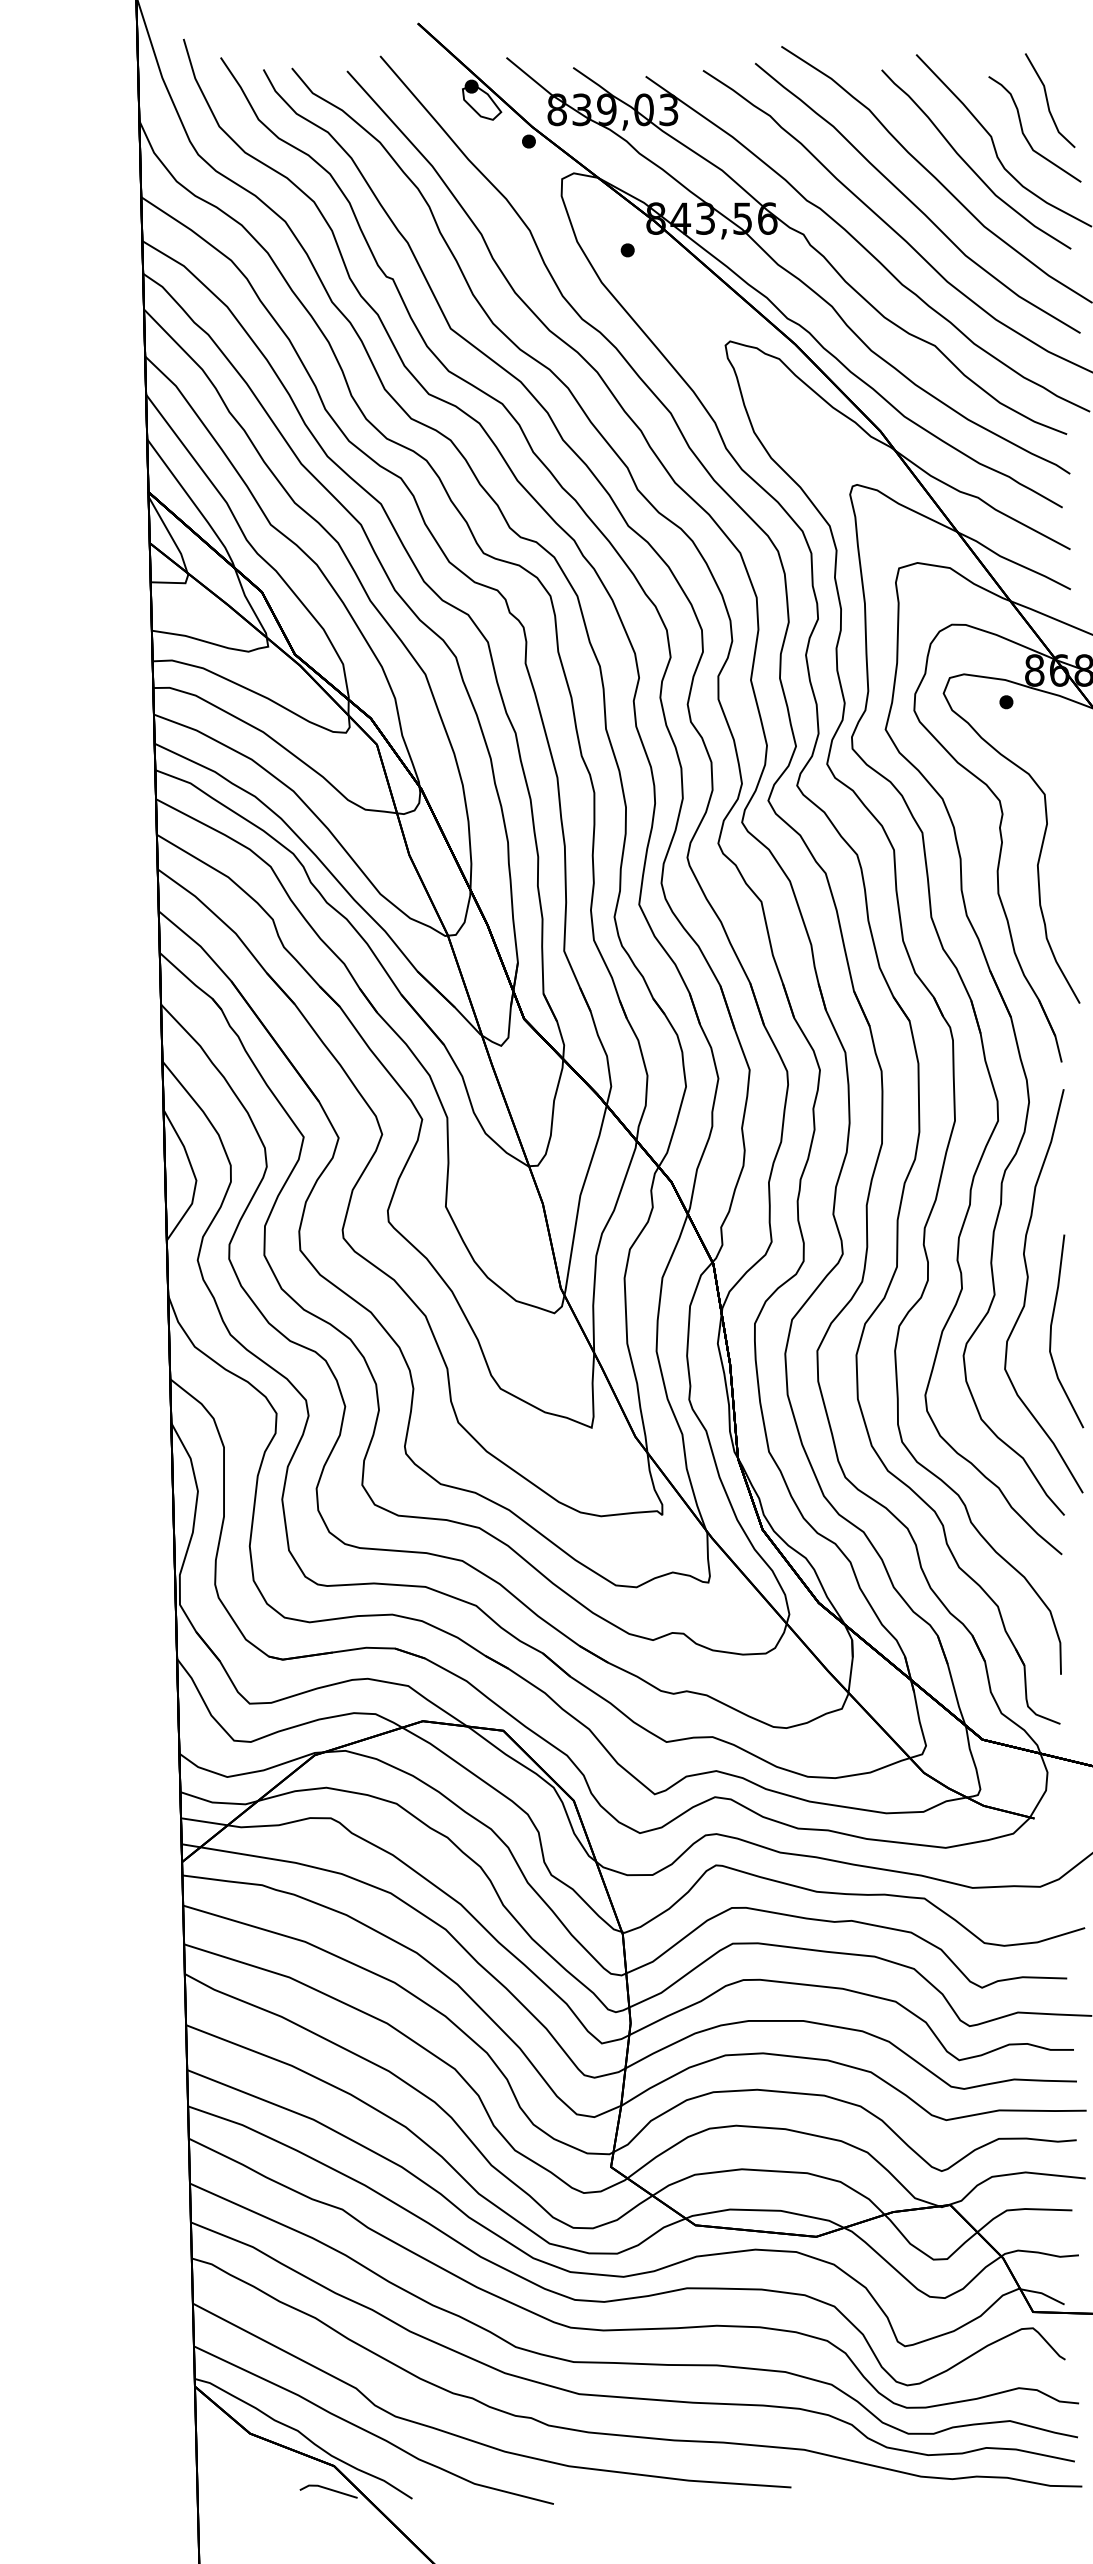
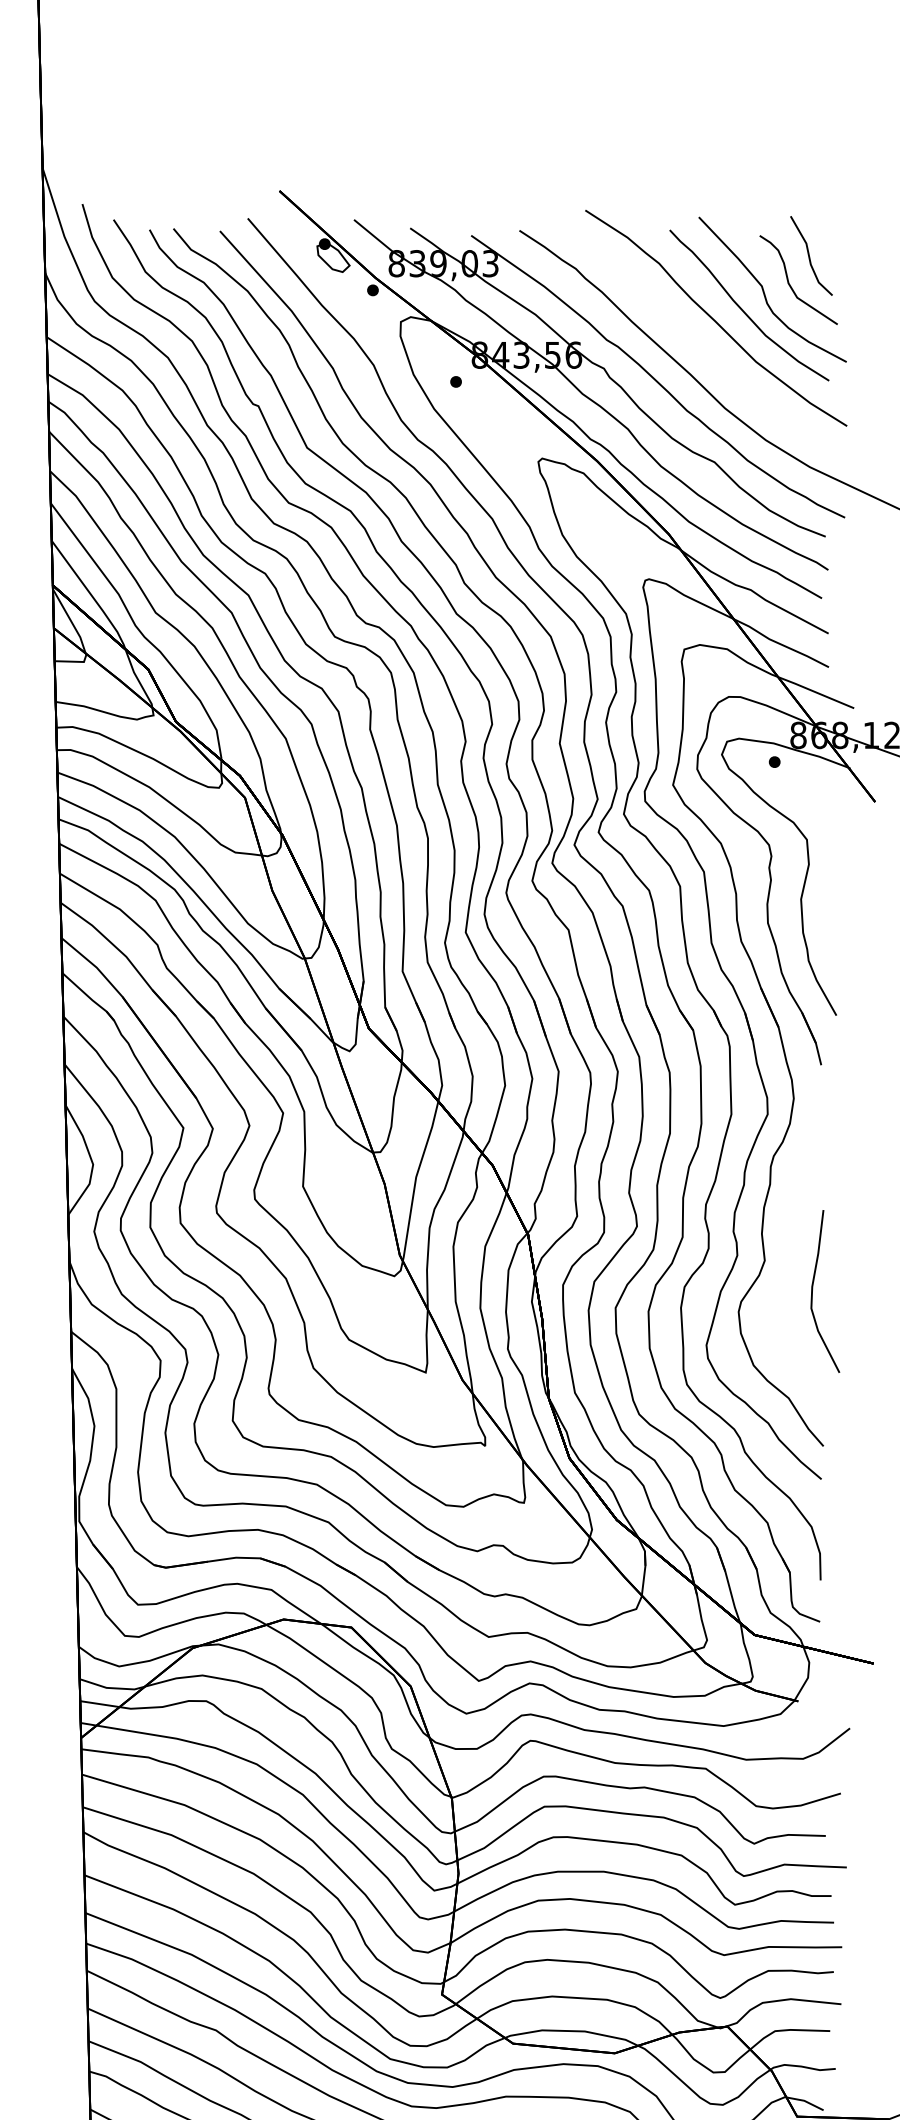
curve: (912, 201) -> (695, 340), removed
curve: (1027, 1290) -> (792, 1257), removed

